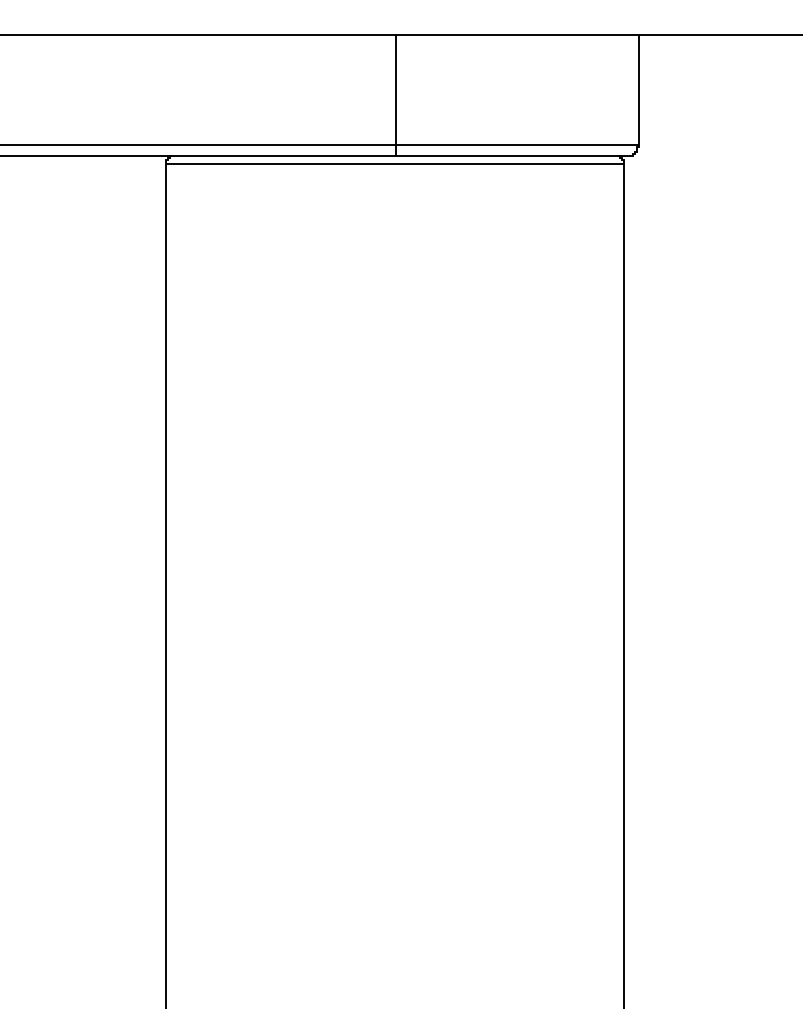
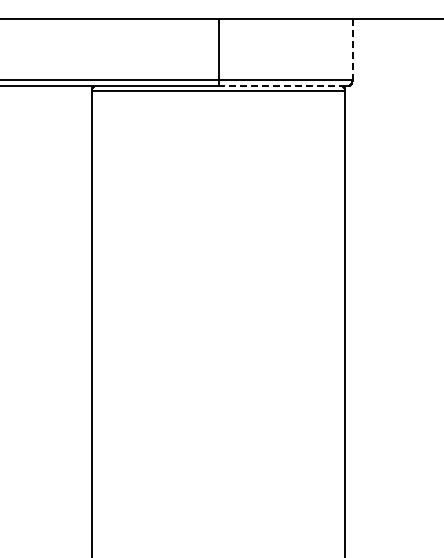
line: (639, 91) -> (353, 50), solid -> dashed
line: (510, 156) -> (282, 86), solid -> dashed

